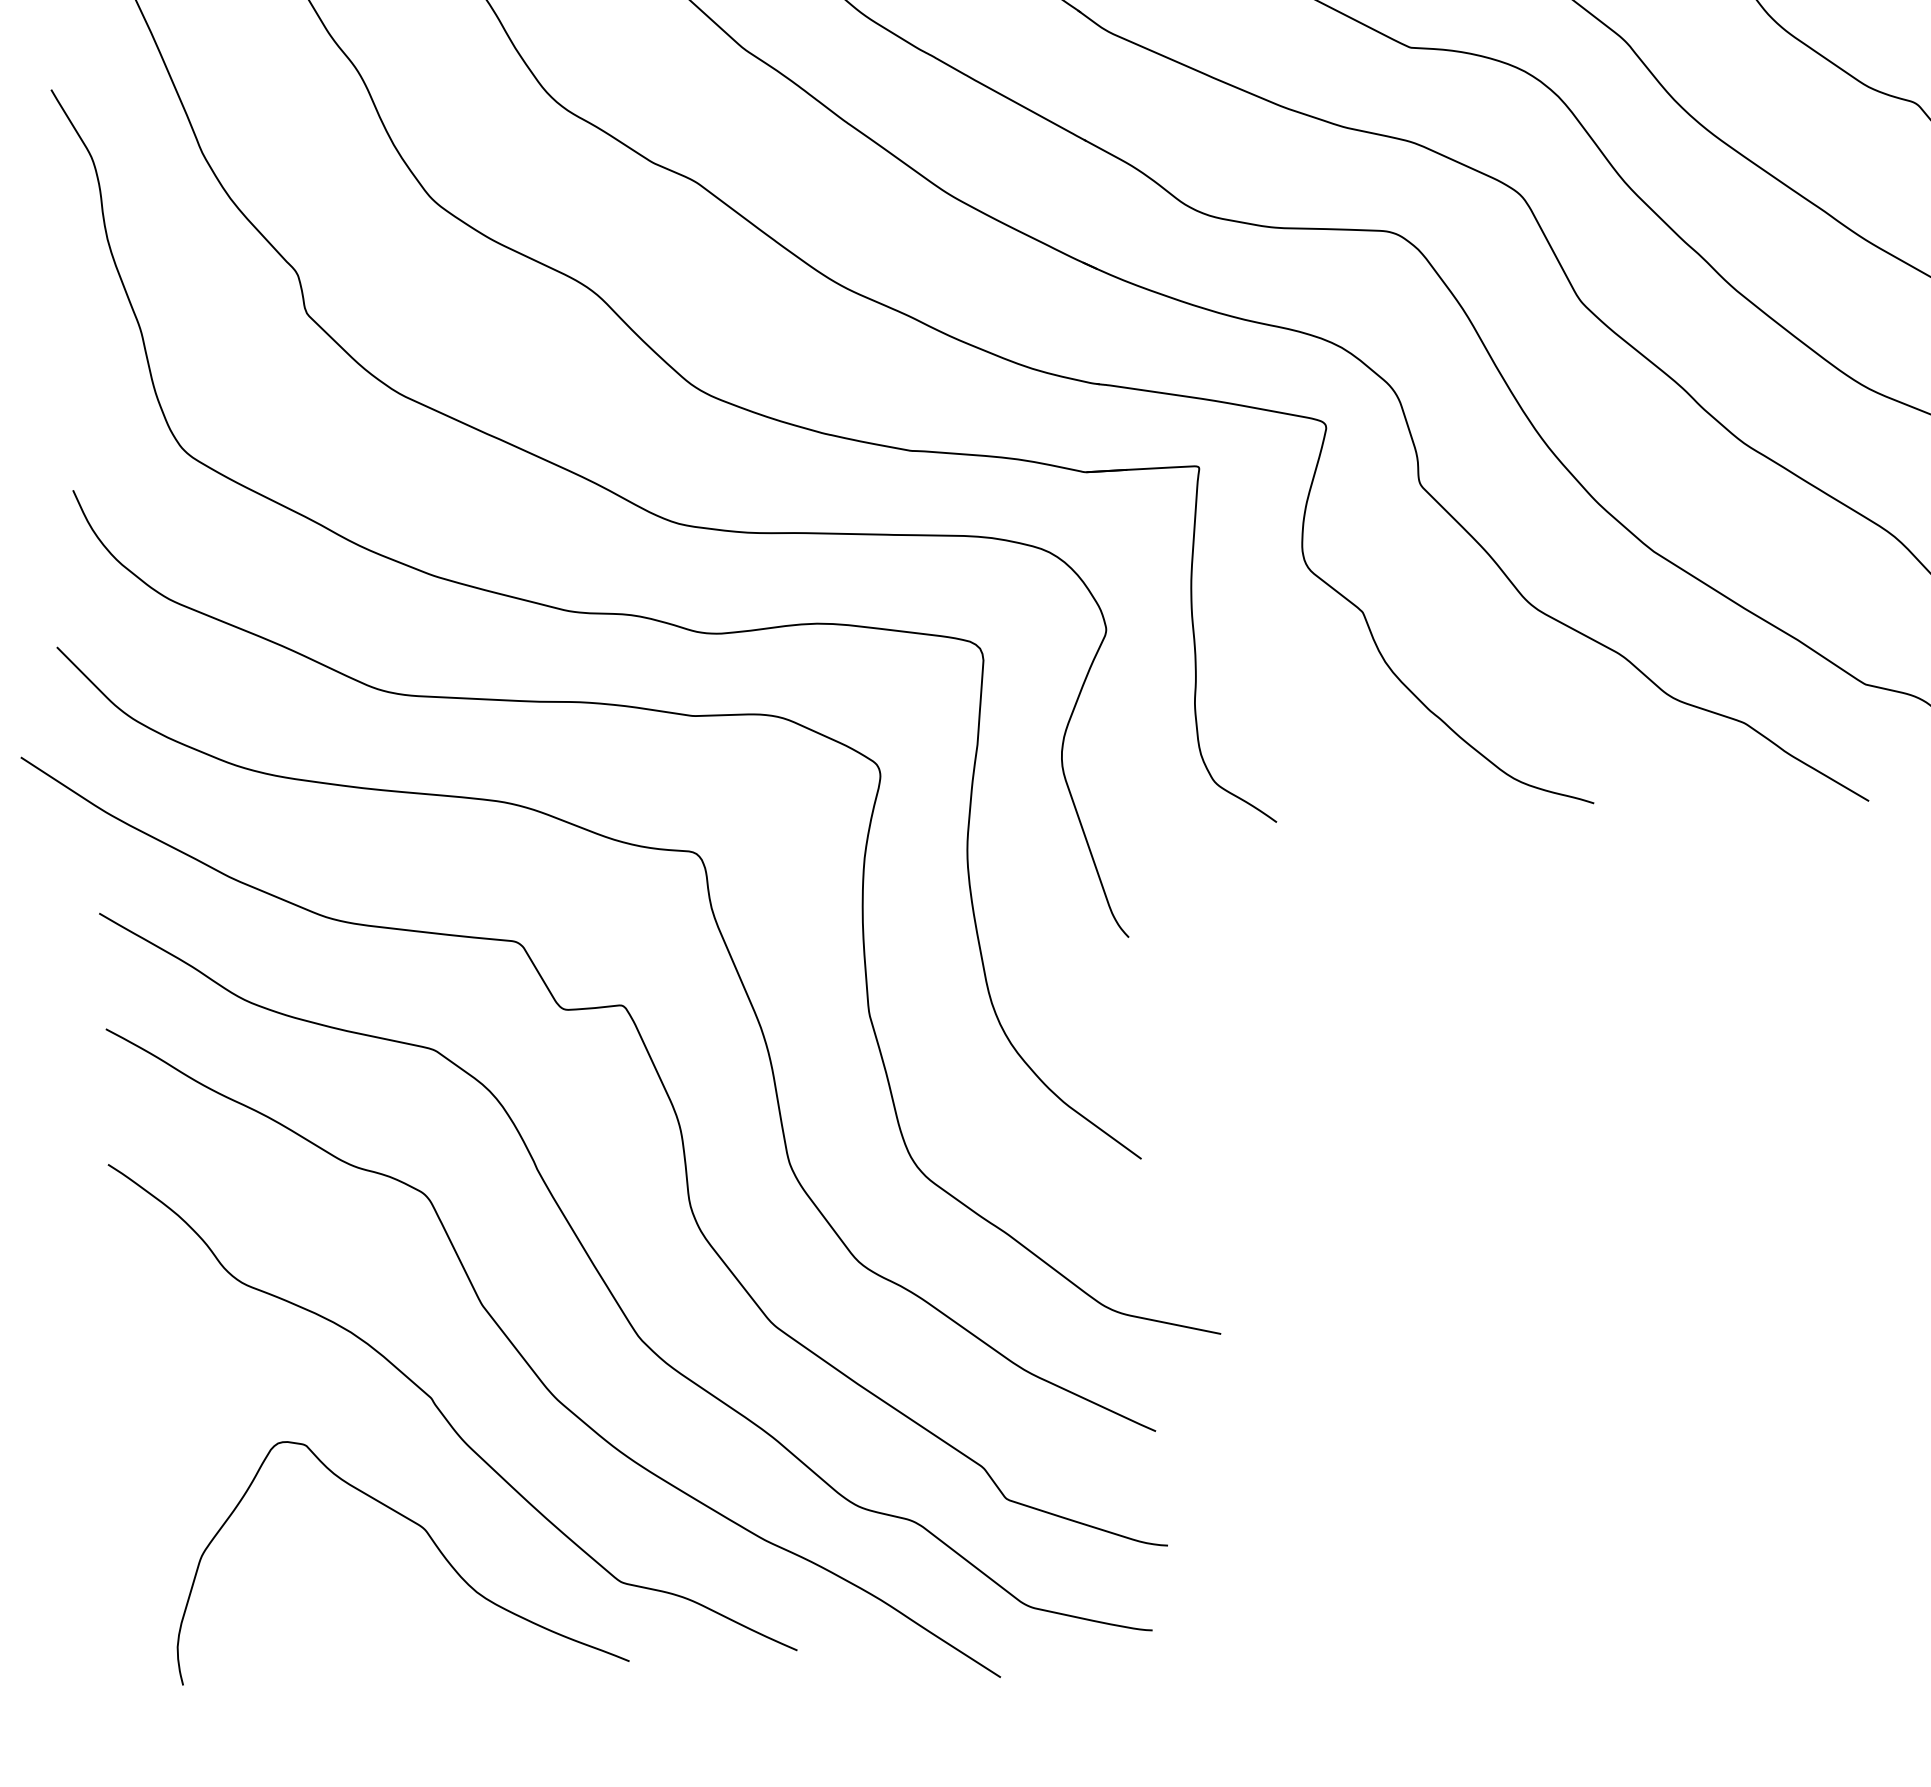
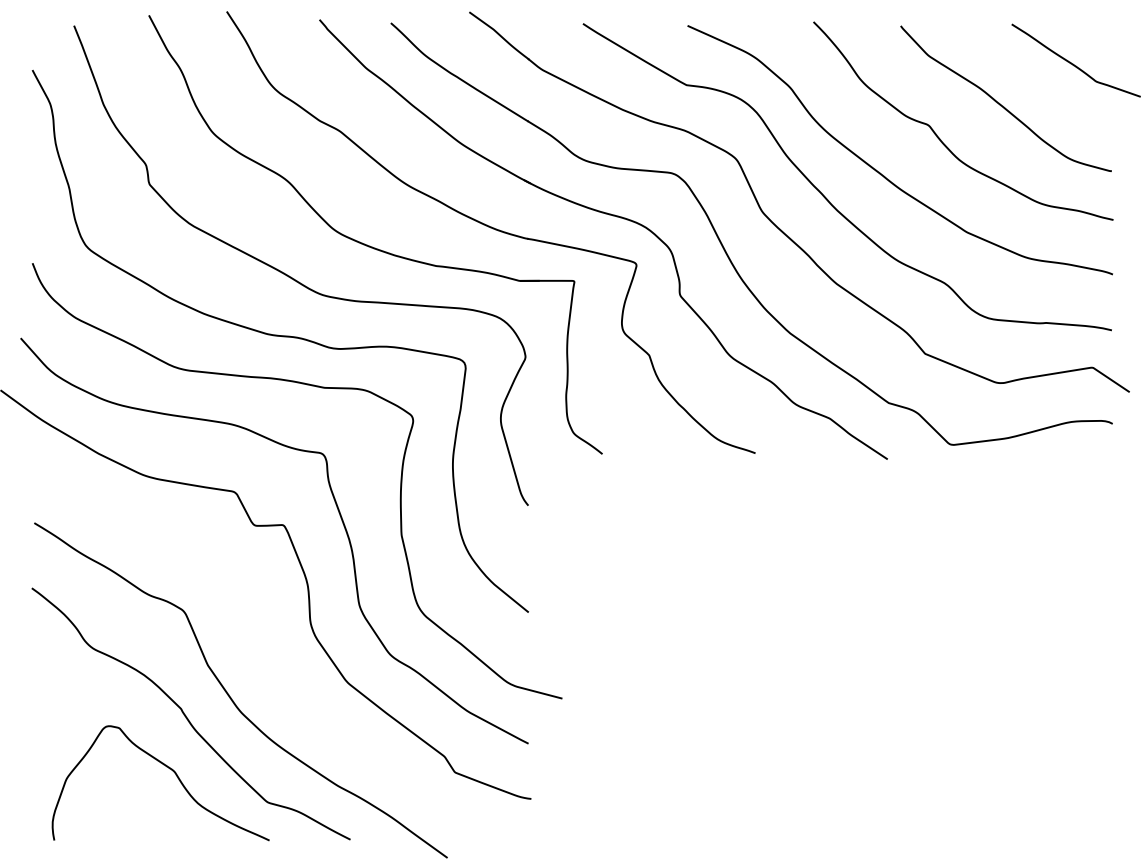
curve: (606, 1281) -> (268, 657), removed

